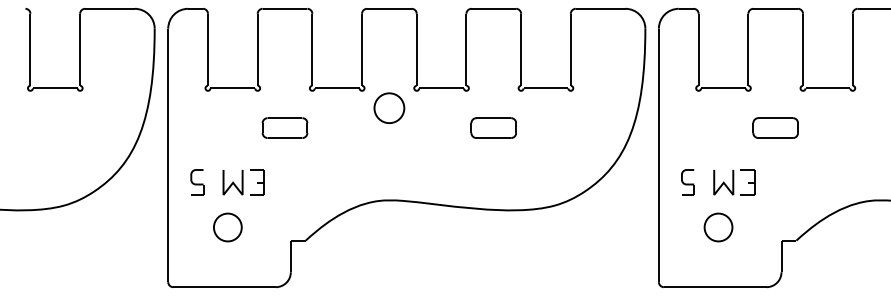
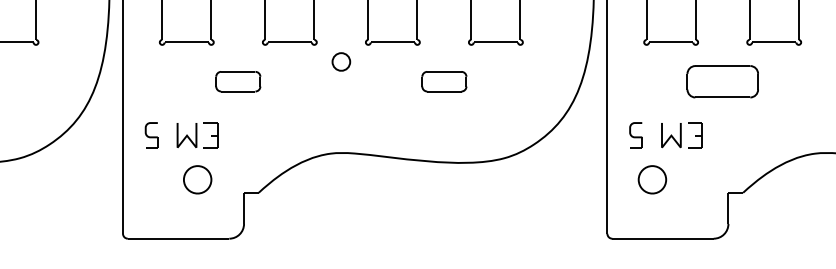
part: (389, 107) -> (341, 61), size x0.6
part: (775, 127) -> (722, 81), size x1.6
part: (227, 227) -> (197, 179), moved
part: (718, 227) -> (652, 179), moved

